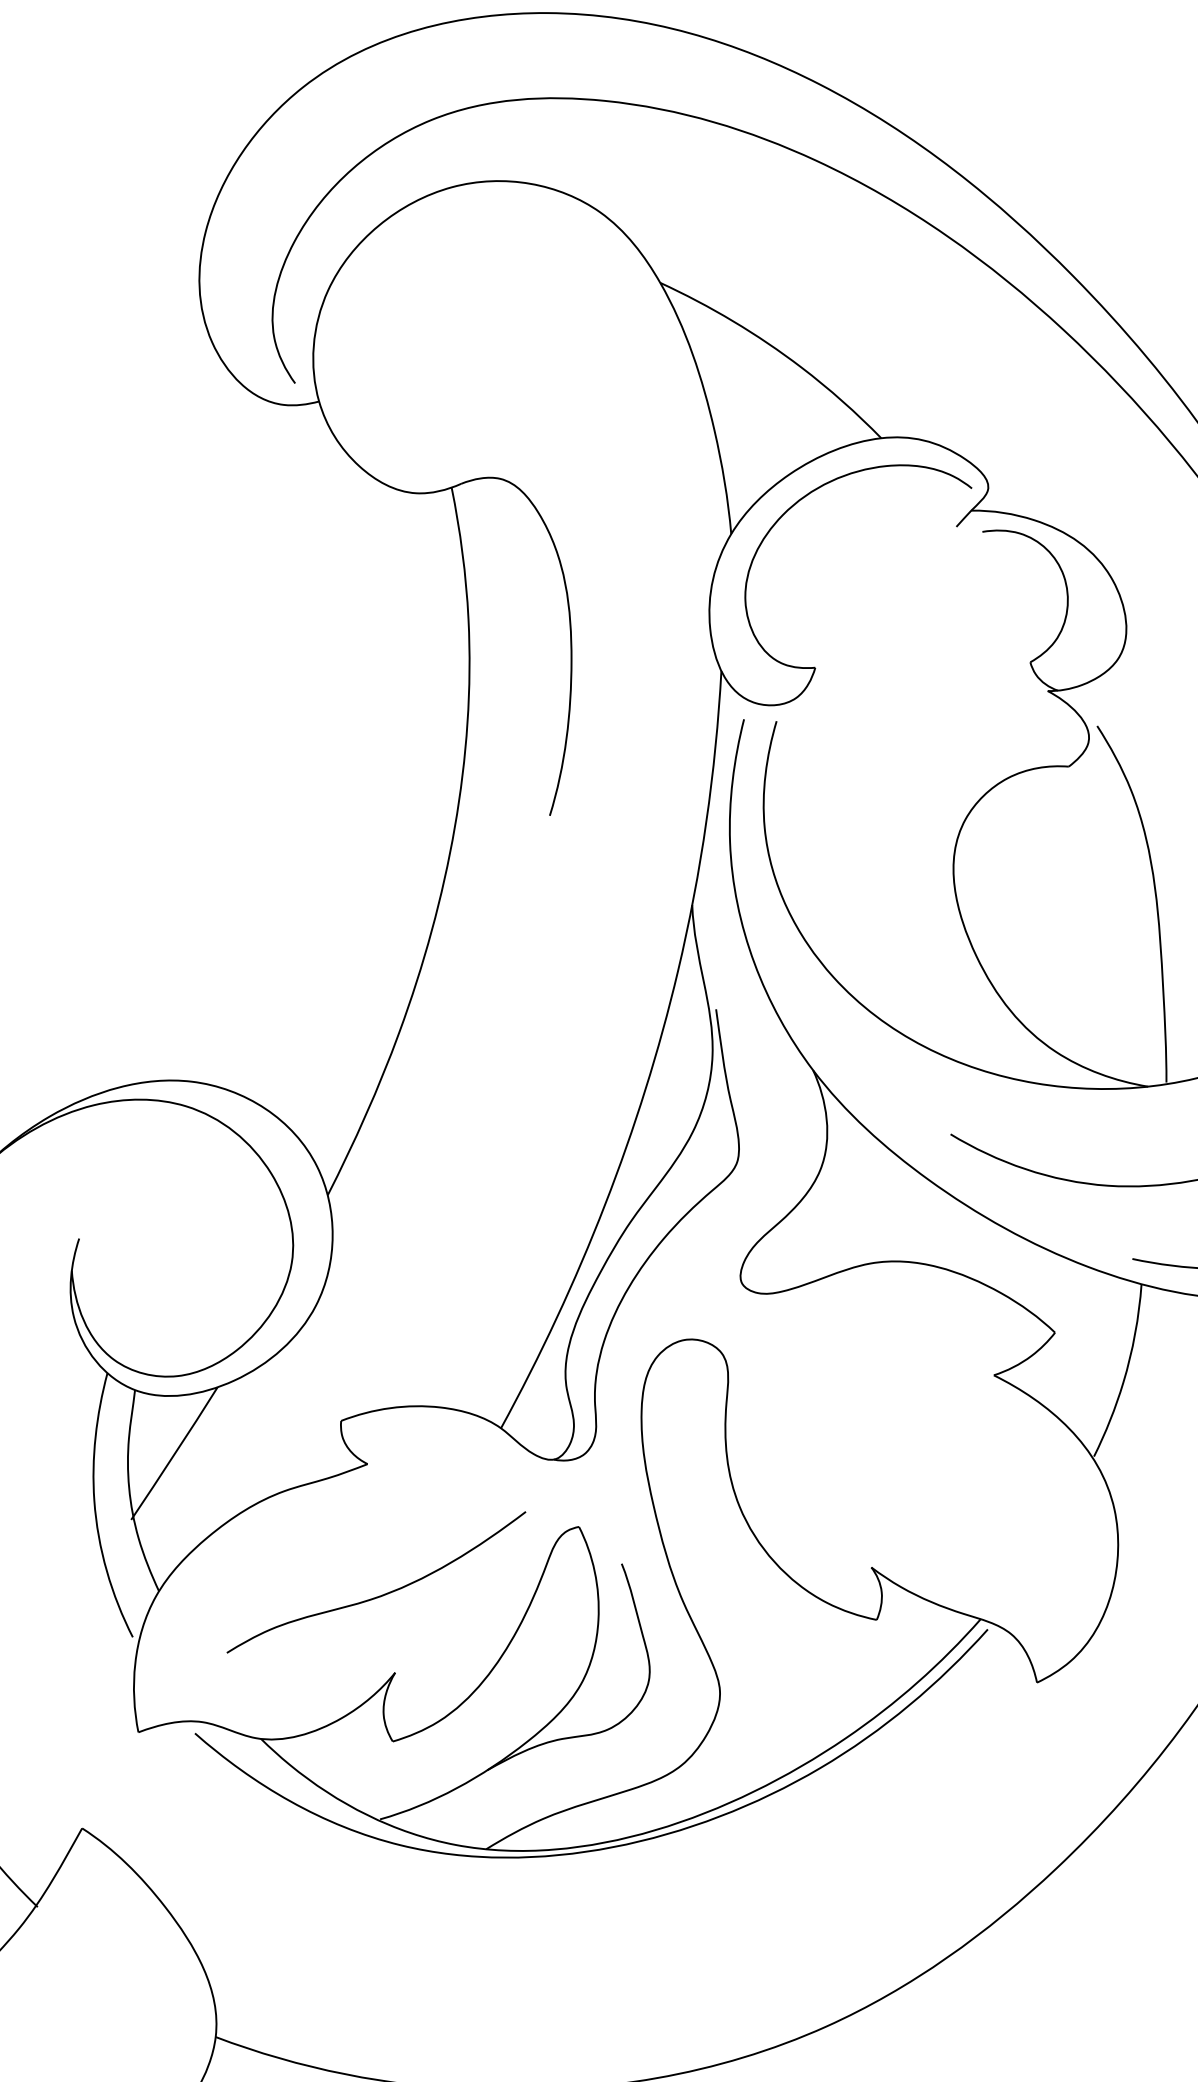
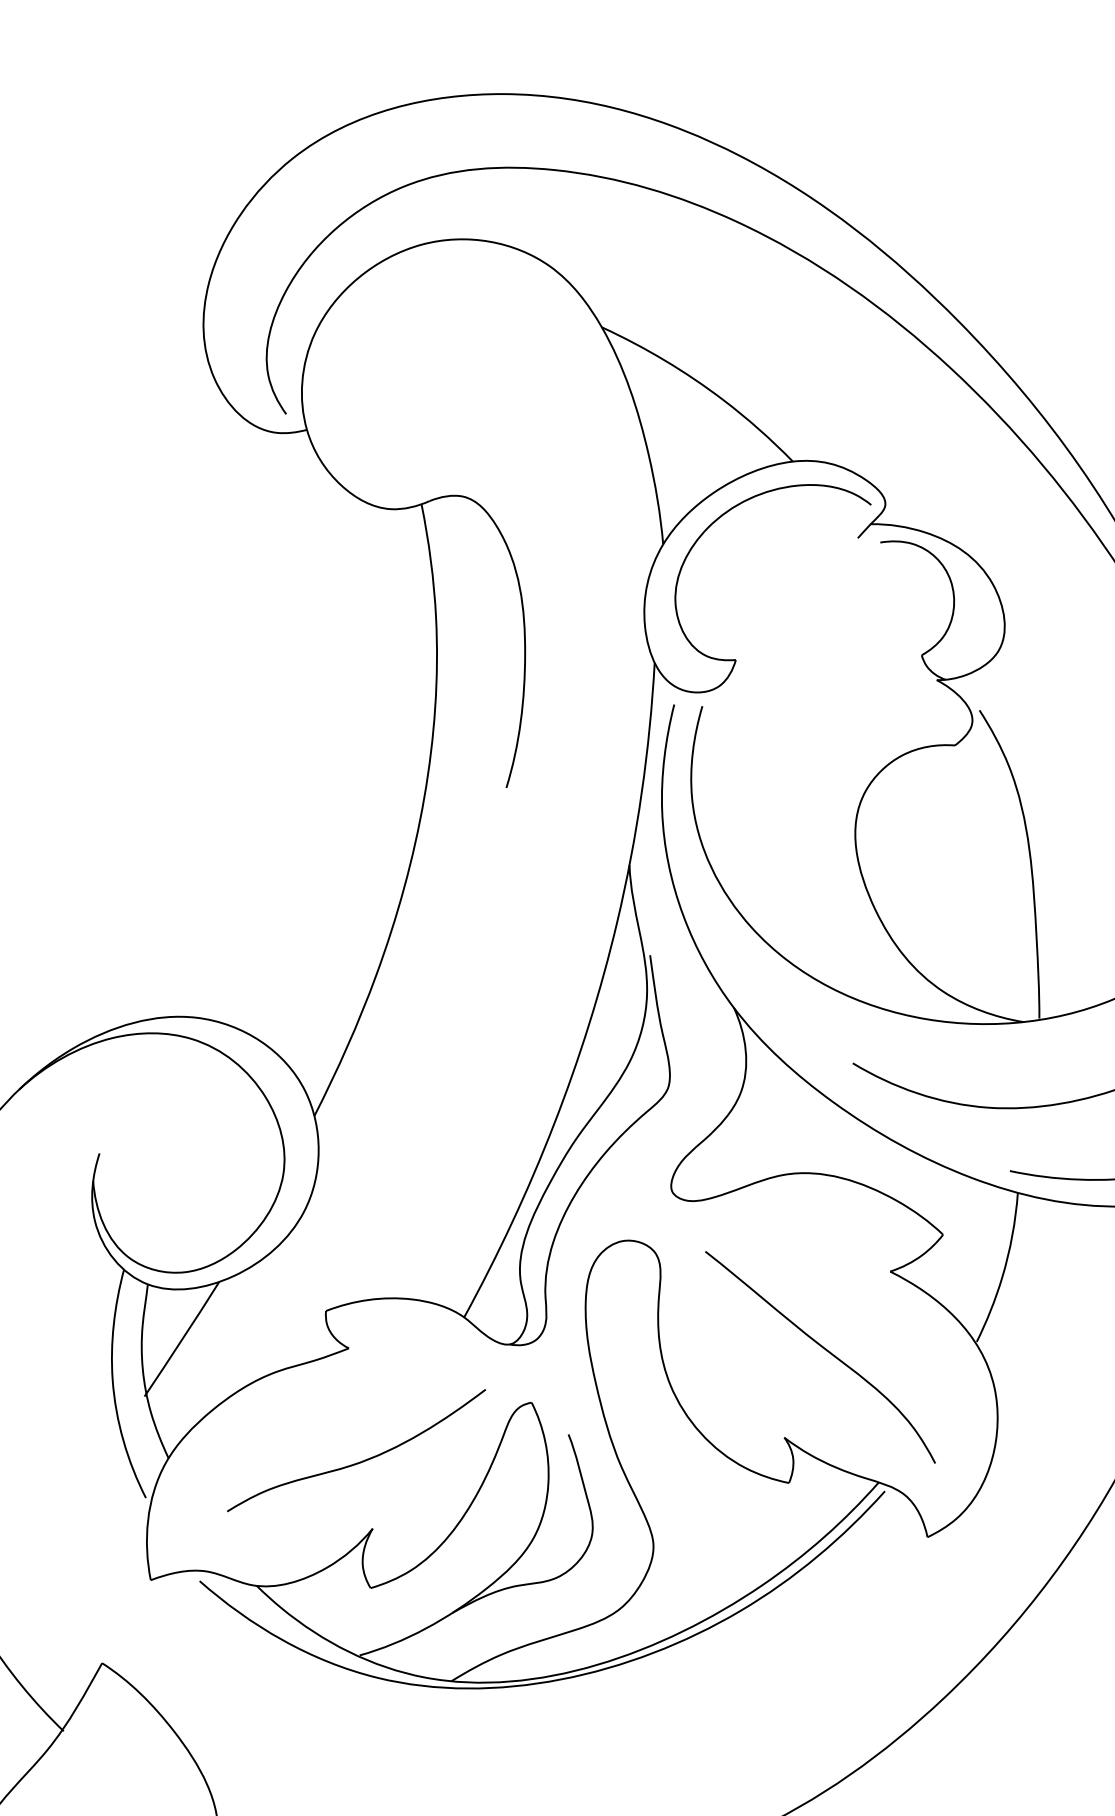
curve: (920, 1467) -> (826, 1351), added

